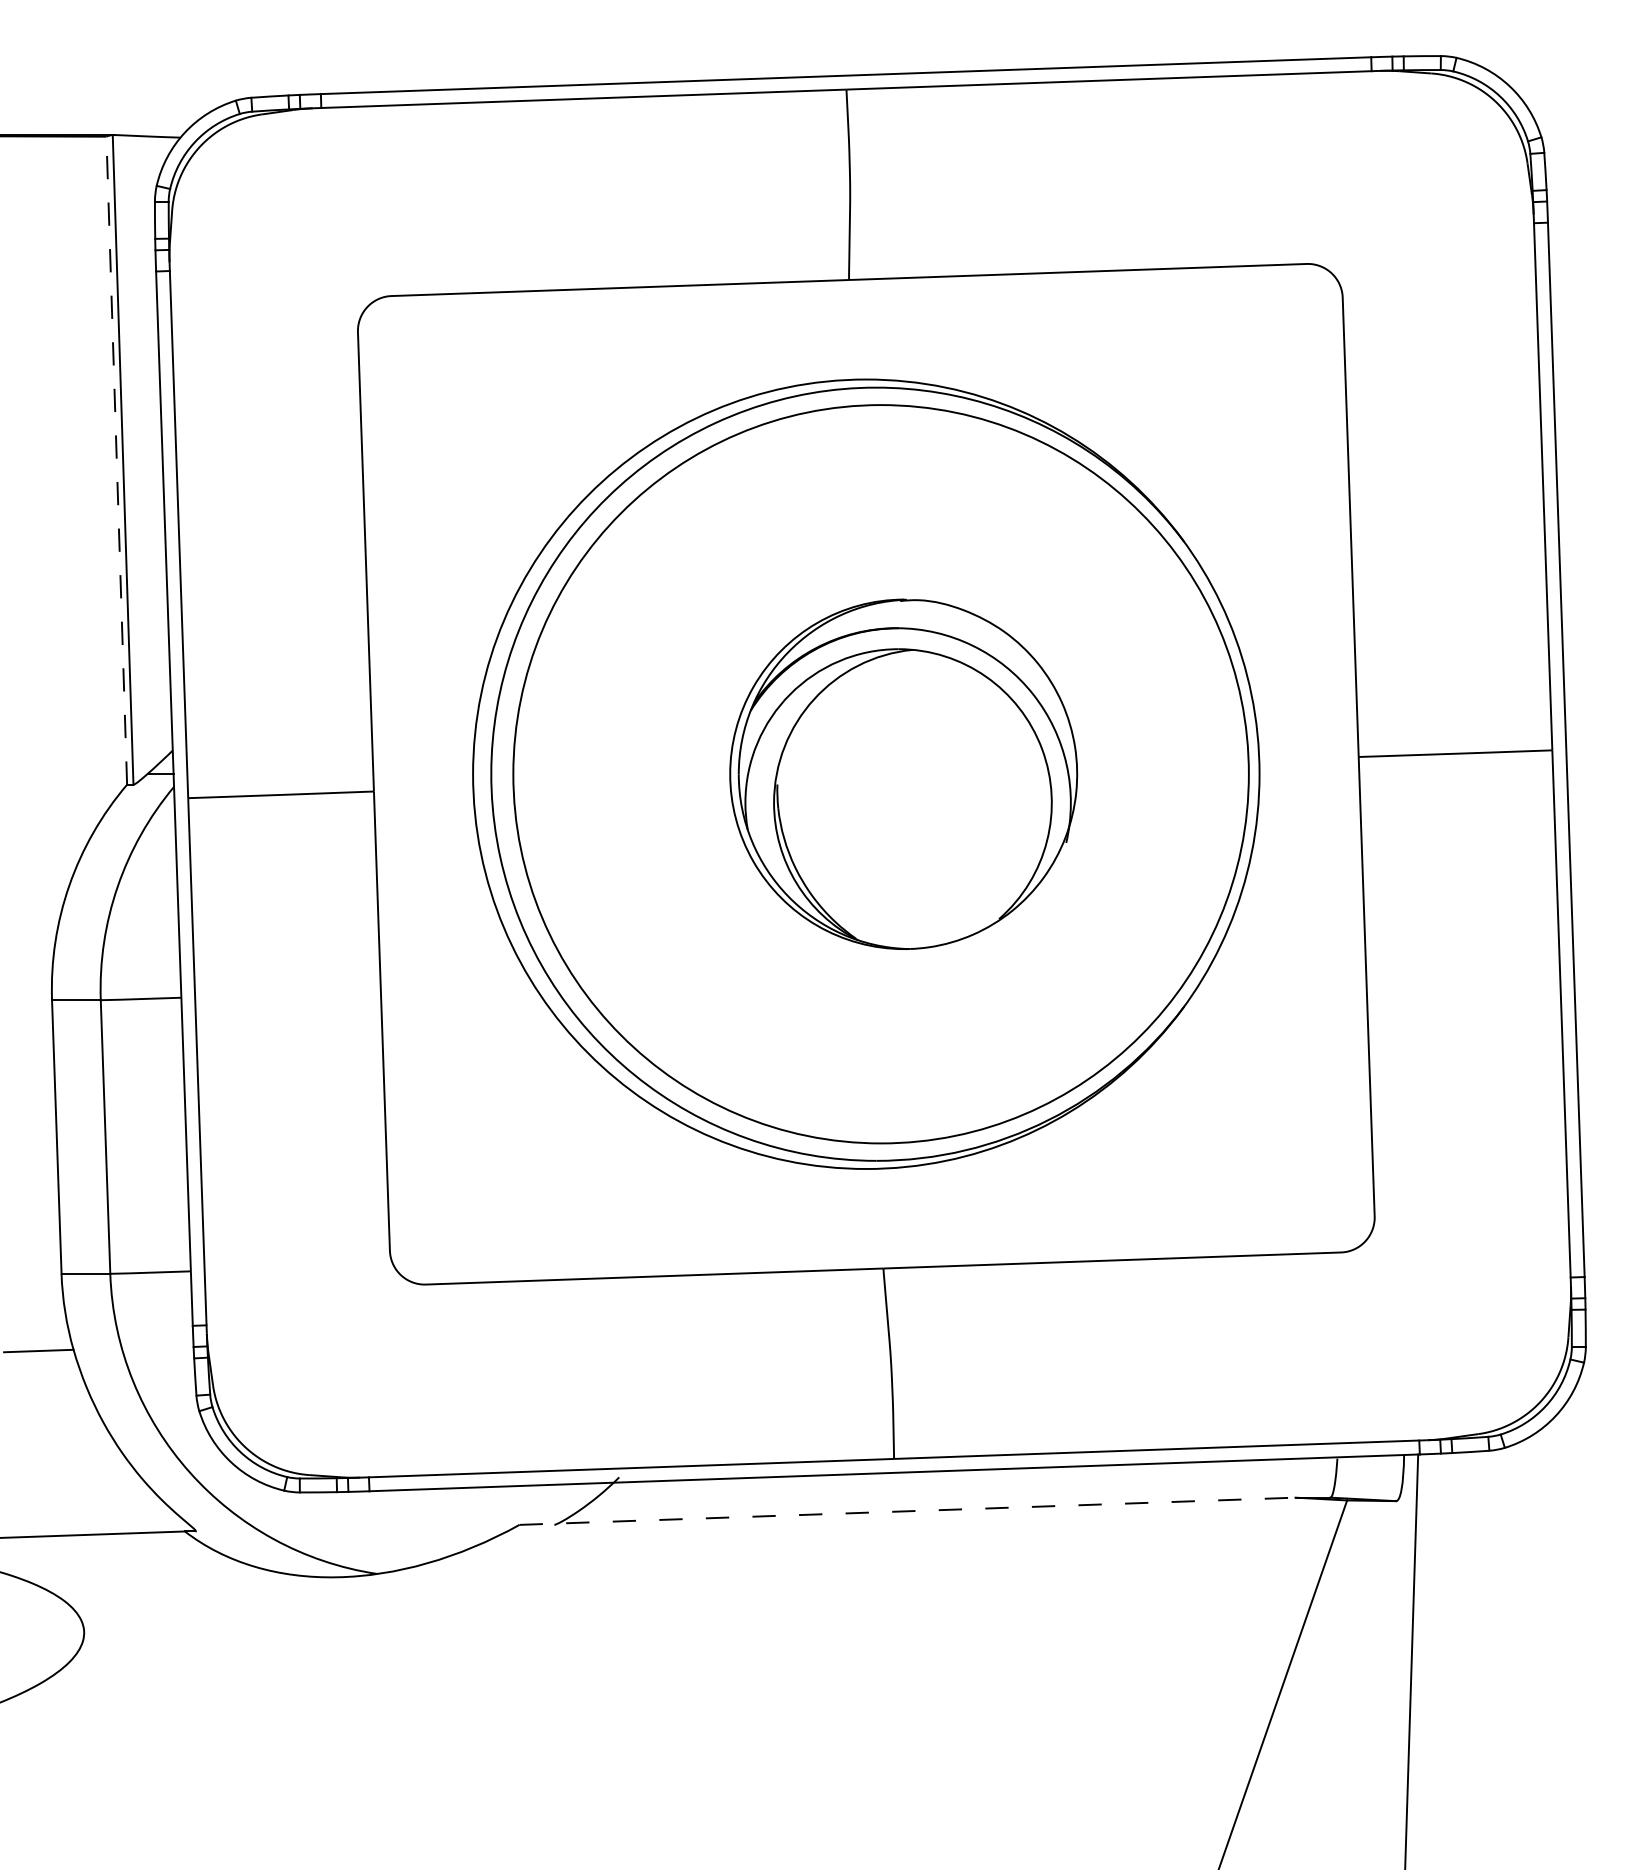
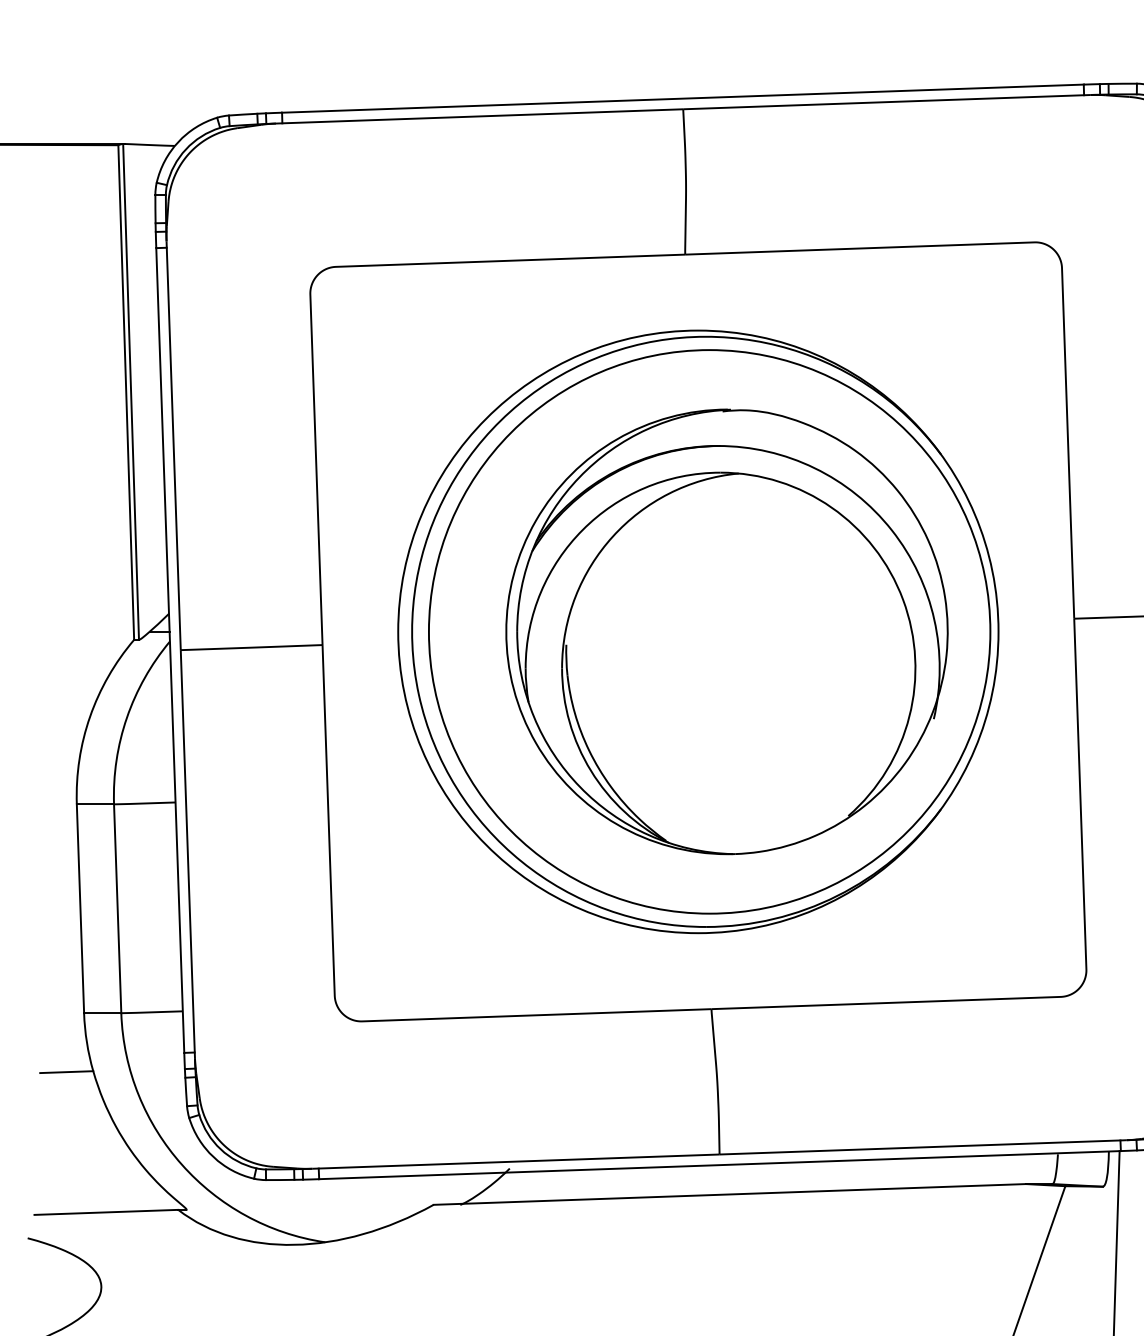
line: (116, 460) -> (126, 392), dashed -> solid
part: (903, 774) -> (726, 632), size x1.67
line: (908, 1511) -> (730, 1194), dashed -> solid

